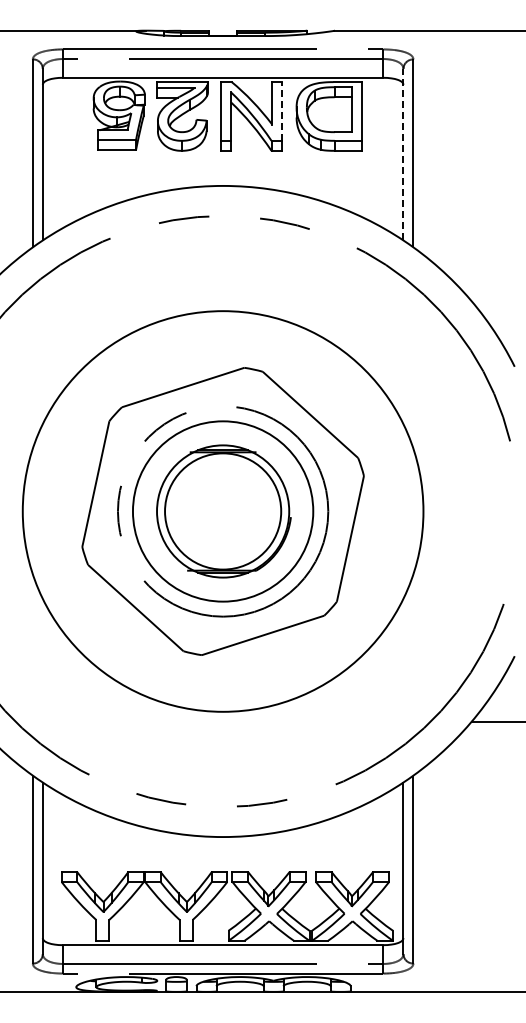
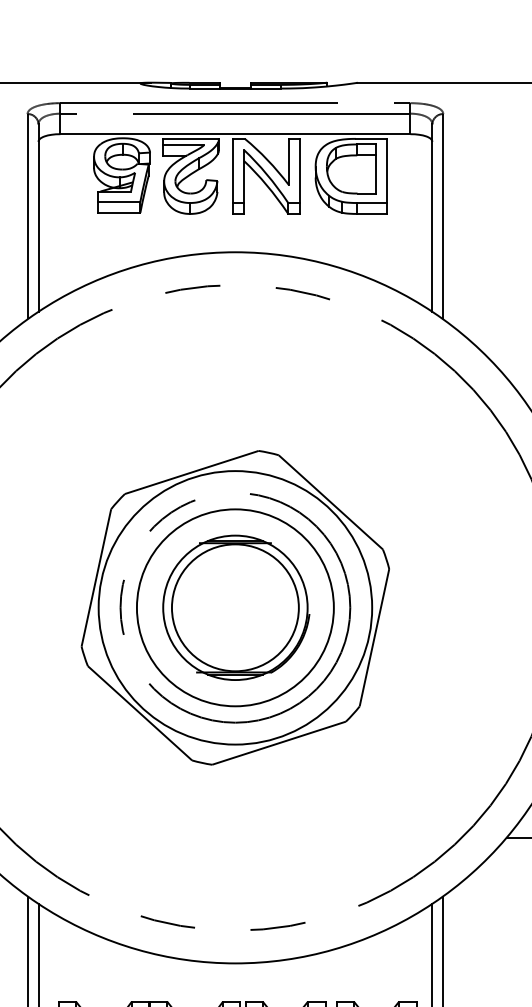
line: (282, 110) -> (300, 169), dashed -> solid
line: (403, 154) -> (432, 217), dashed -> solid
circle: (222, 511) -> (234, 607), size x0.62

